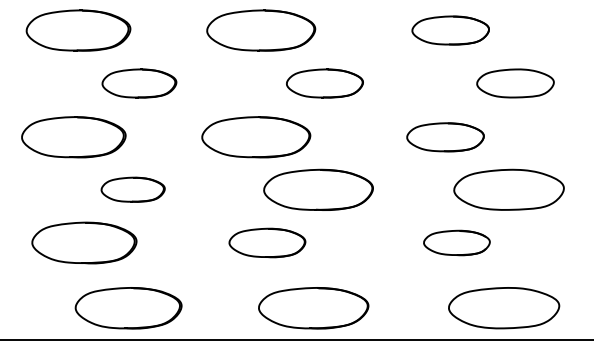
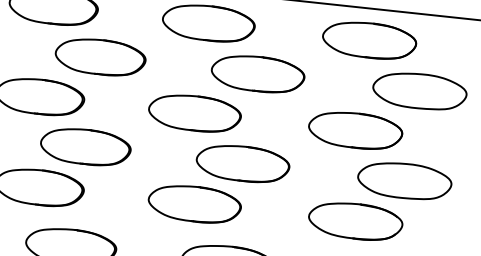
part: (450, 30) -> (369, 40), size x1.43
part: (139, 83) -> (100, 57), size x1.43
part: (324, 83) -> (257, 74), size x1.43
part: (515, 83) -> (419, 91), size x1.43
part: (445, 137) -> (355, 130), size x1.43
part: (132, 189) -> (85, 146), size x1.67
part: (267, 242) -> (194, 203), size x1.43
part: (456, 242) -> (355, 220), size x1.67

